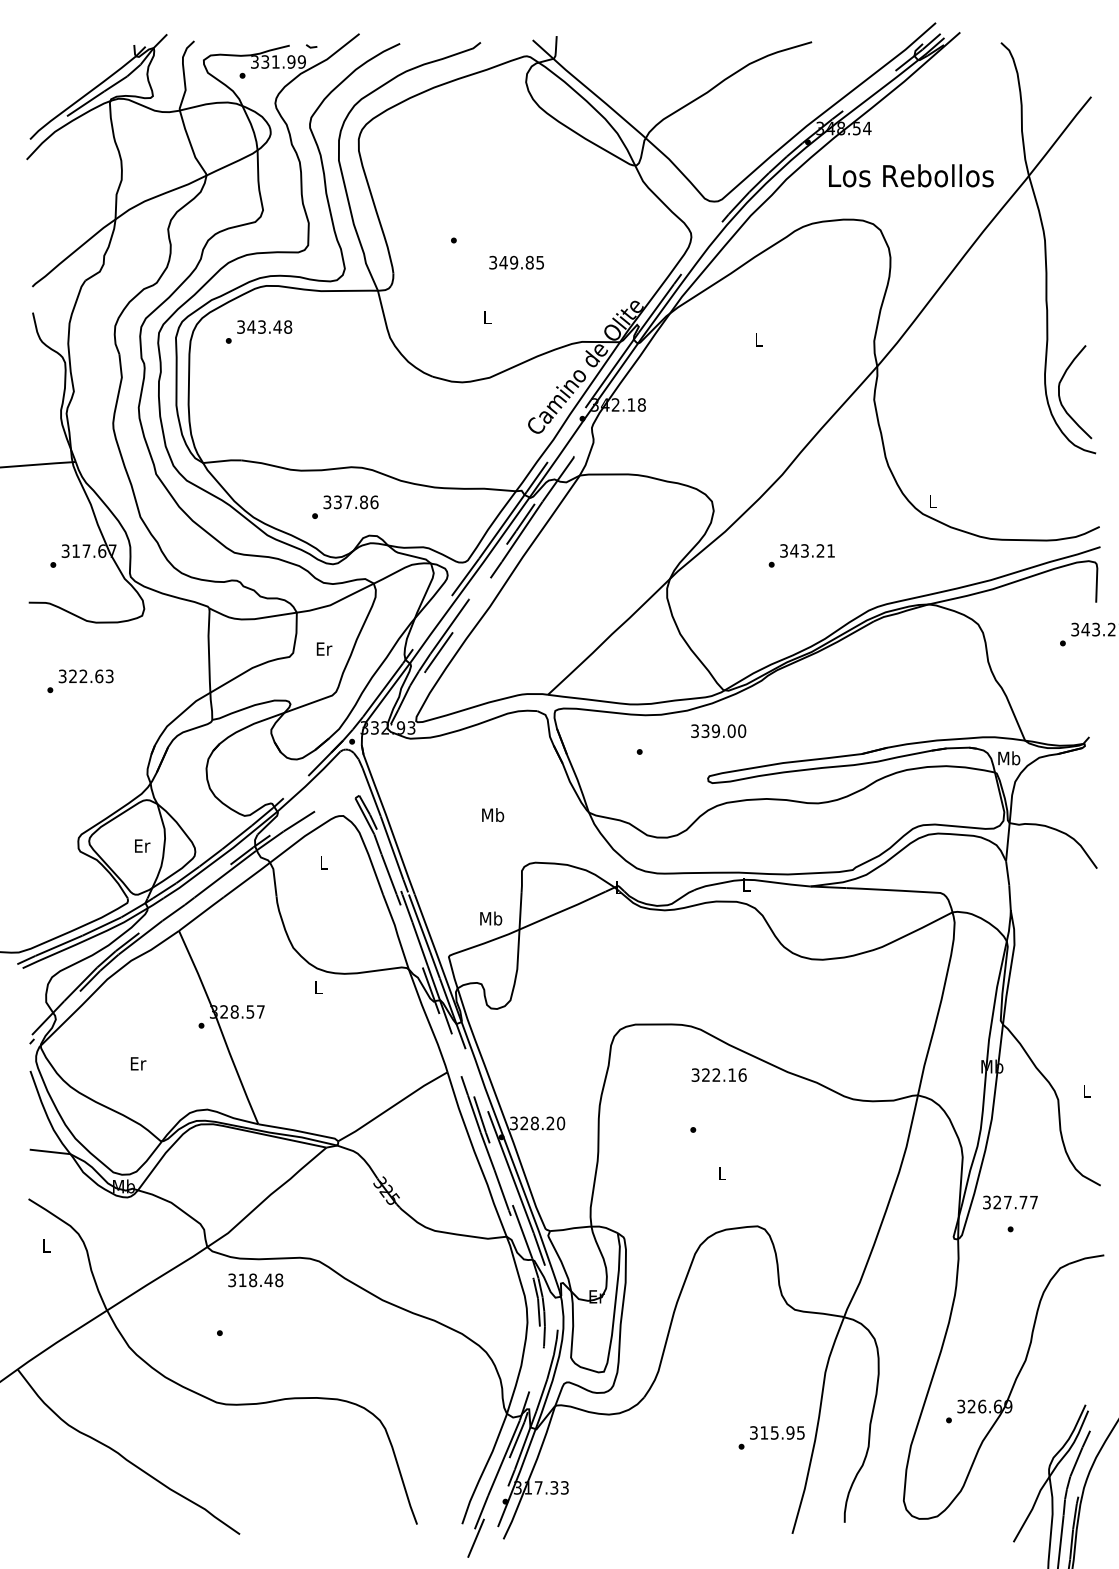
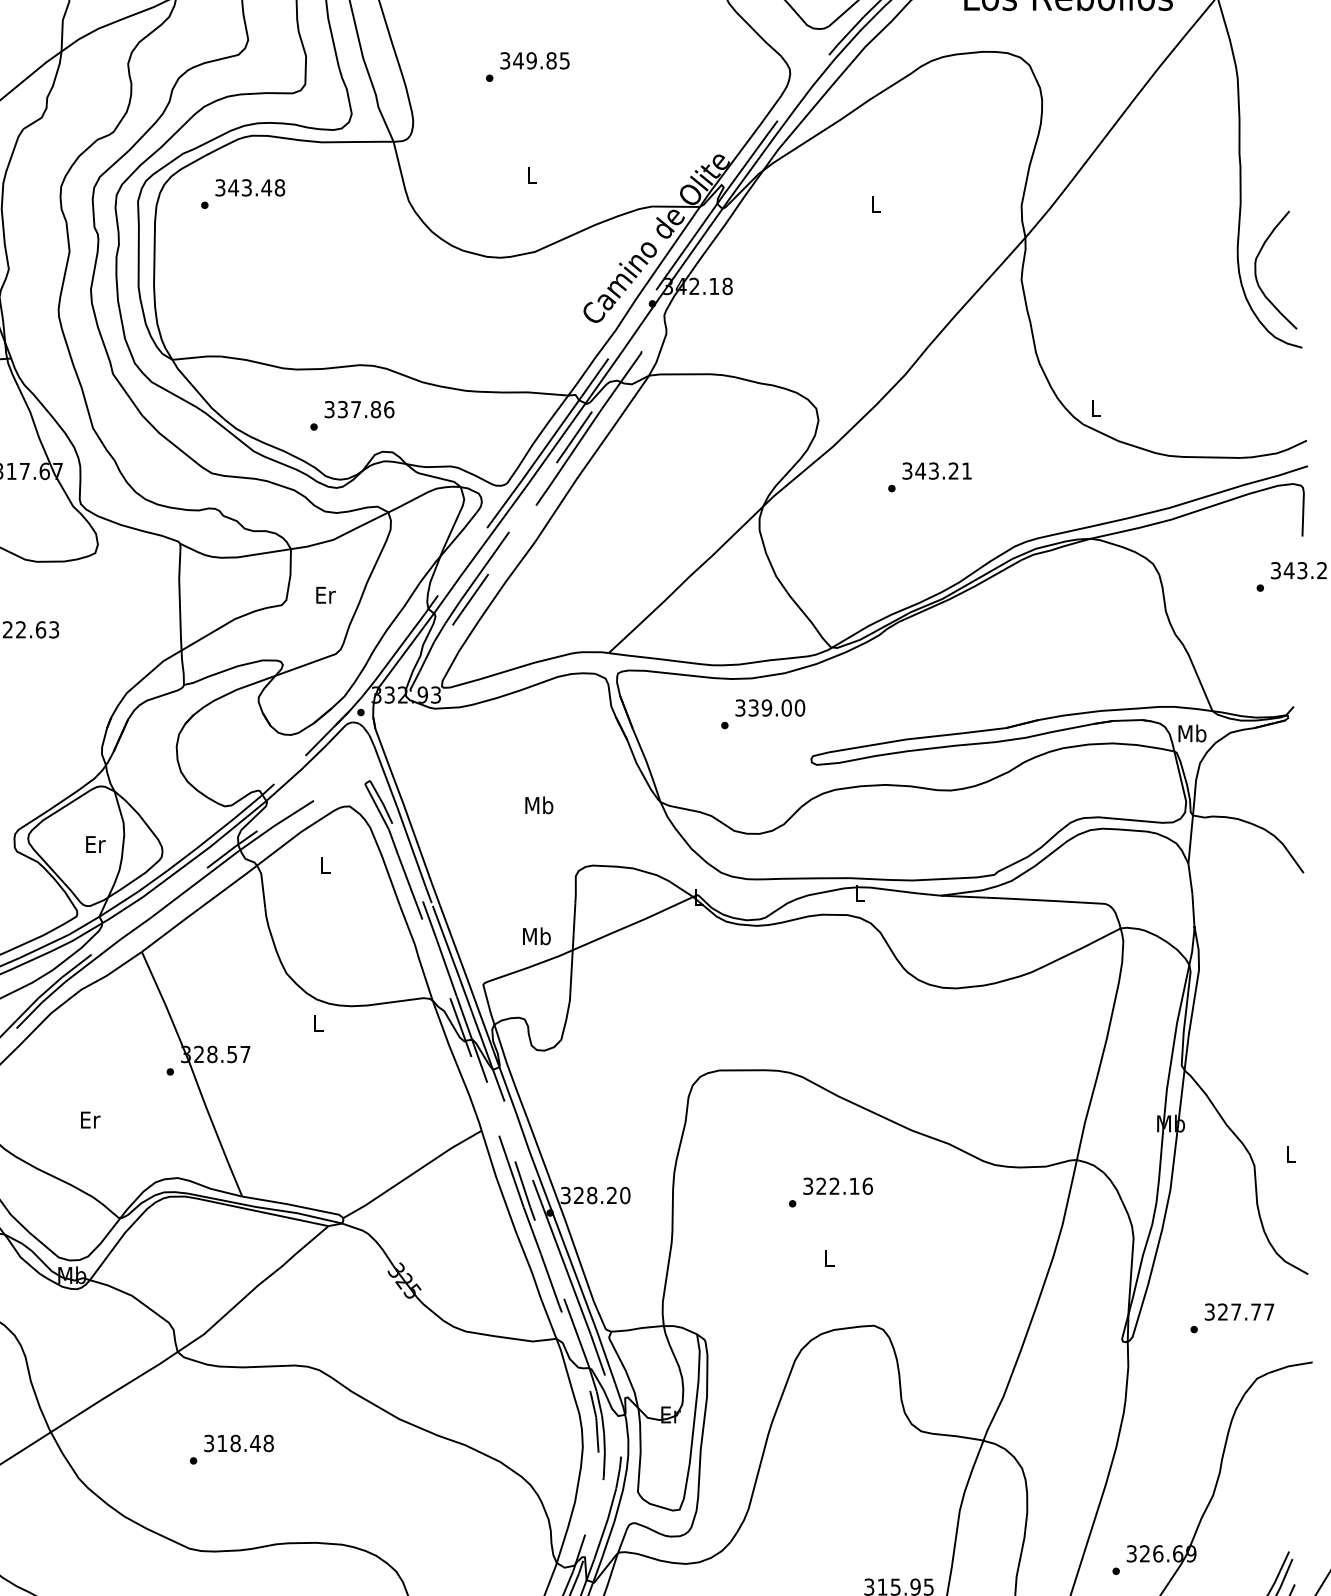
text: (516, 262) -> (534, 60), moved
text: (718, 730) -> (770, 707), moved
text: (718, 1074) -> (837, 1185), moved
text: (1010, 1202) -> (1239, 1312), moved
text: (255, 1280) -> (238, 1443), moved

